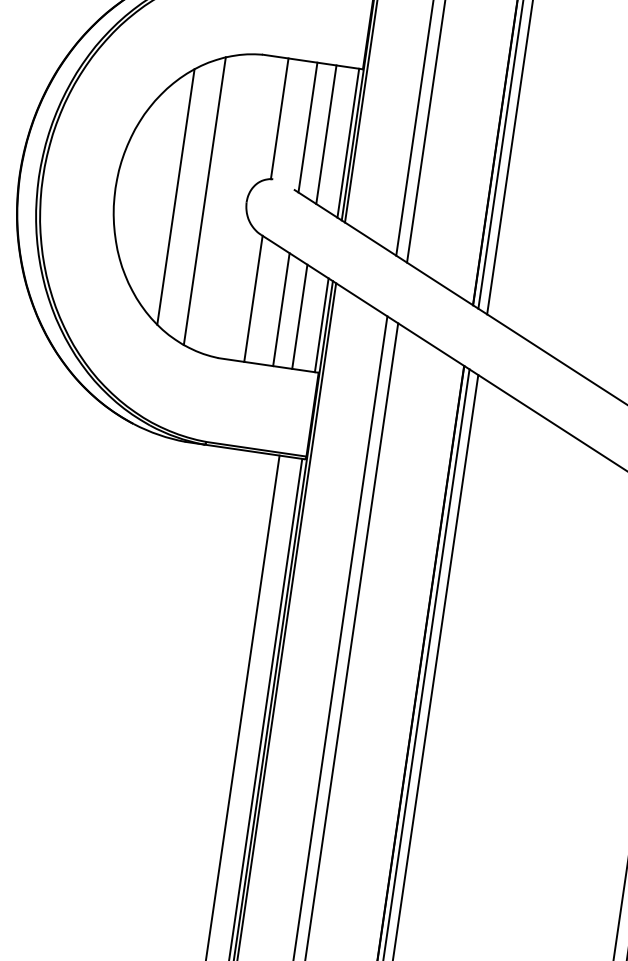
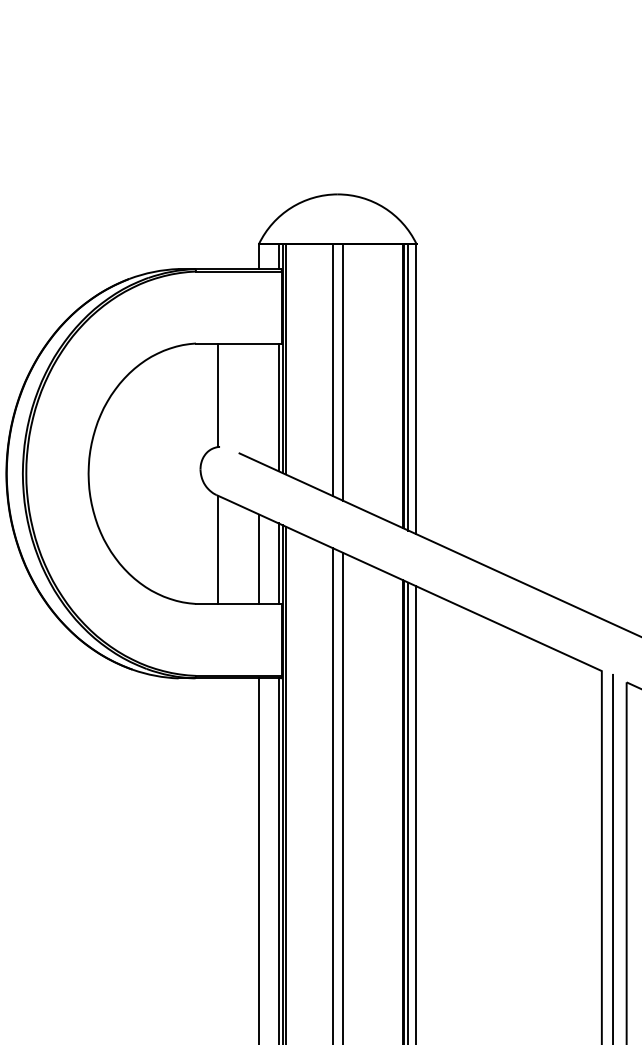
line: (307, 126) -> (242, 398), removed
line: (326, 134) -> (259, 402), removed
line: (176, 196) -> (140, 473), removed
line: (205, 200) -> (165, 473), removed
line: (280, 309) -> (242, 555), removed

